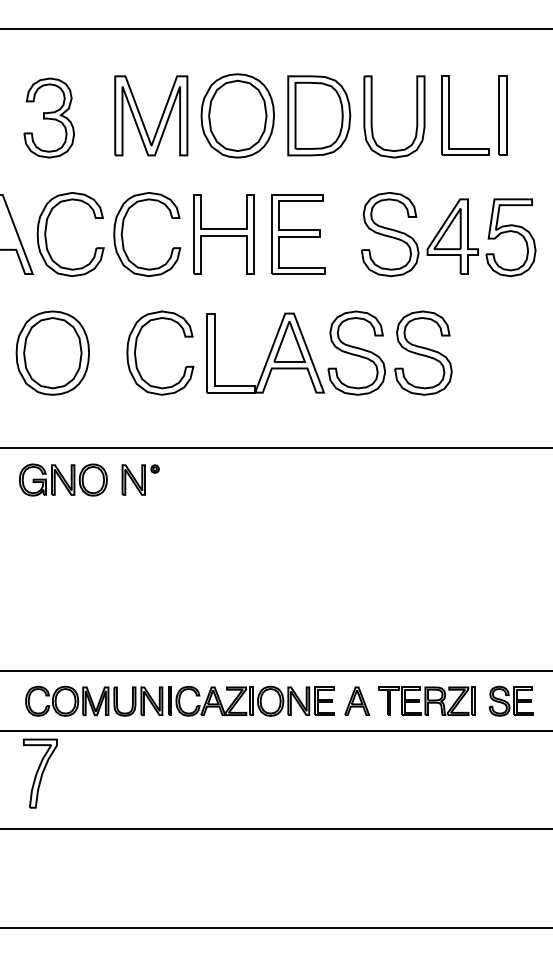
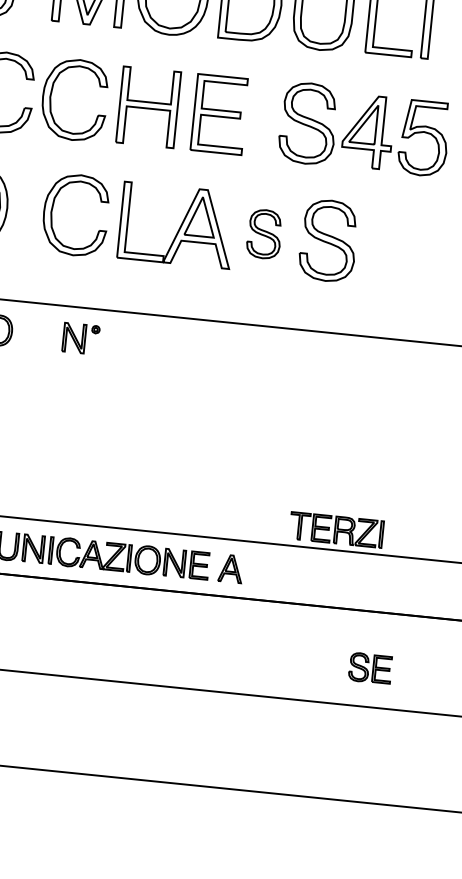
part: (356, 352) -> (264, 233), size x0.6
part: (140, 479) -> (80, 338), moved
part: (426, 700) -> (336, 529), moved
part: (510, 700) -> (369, 667), moved

